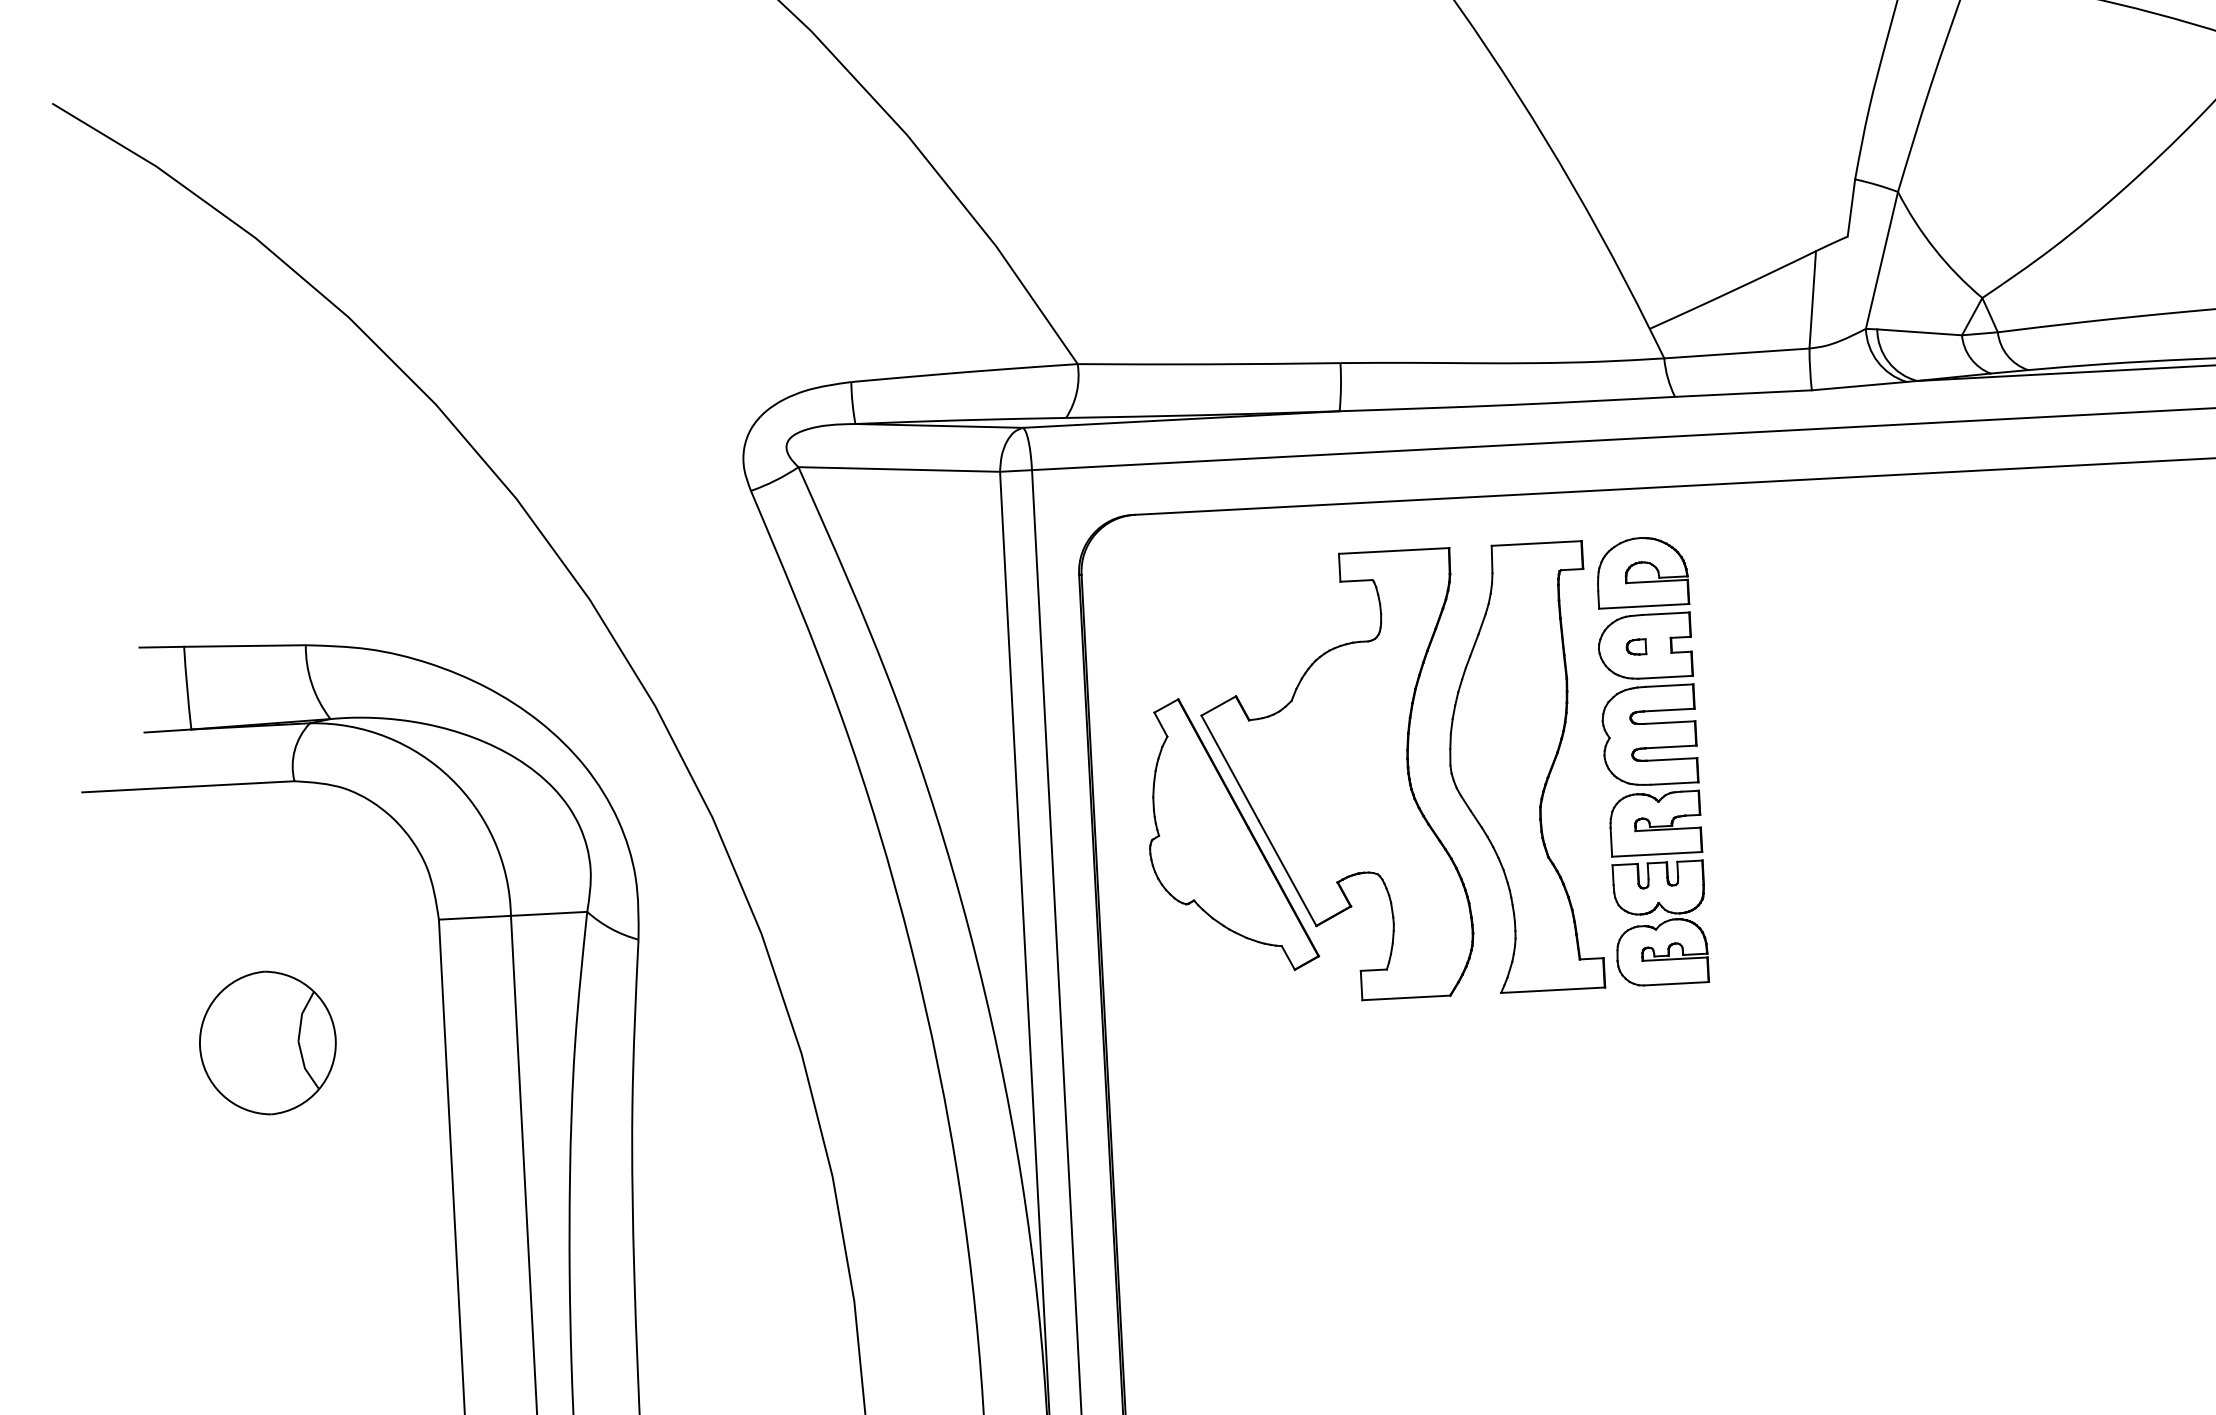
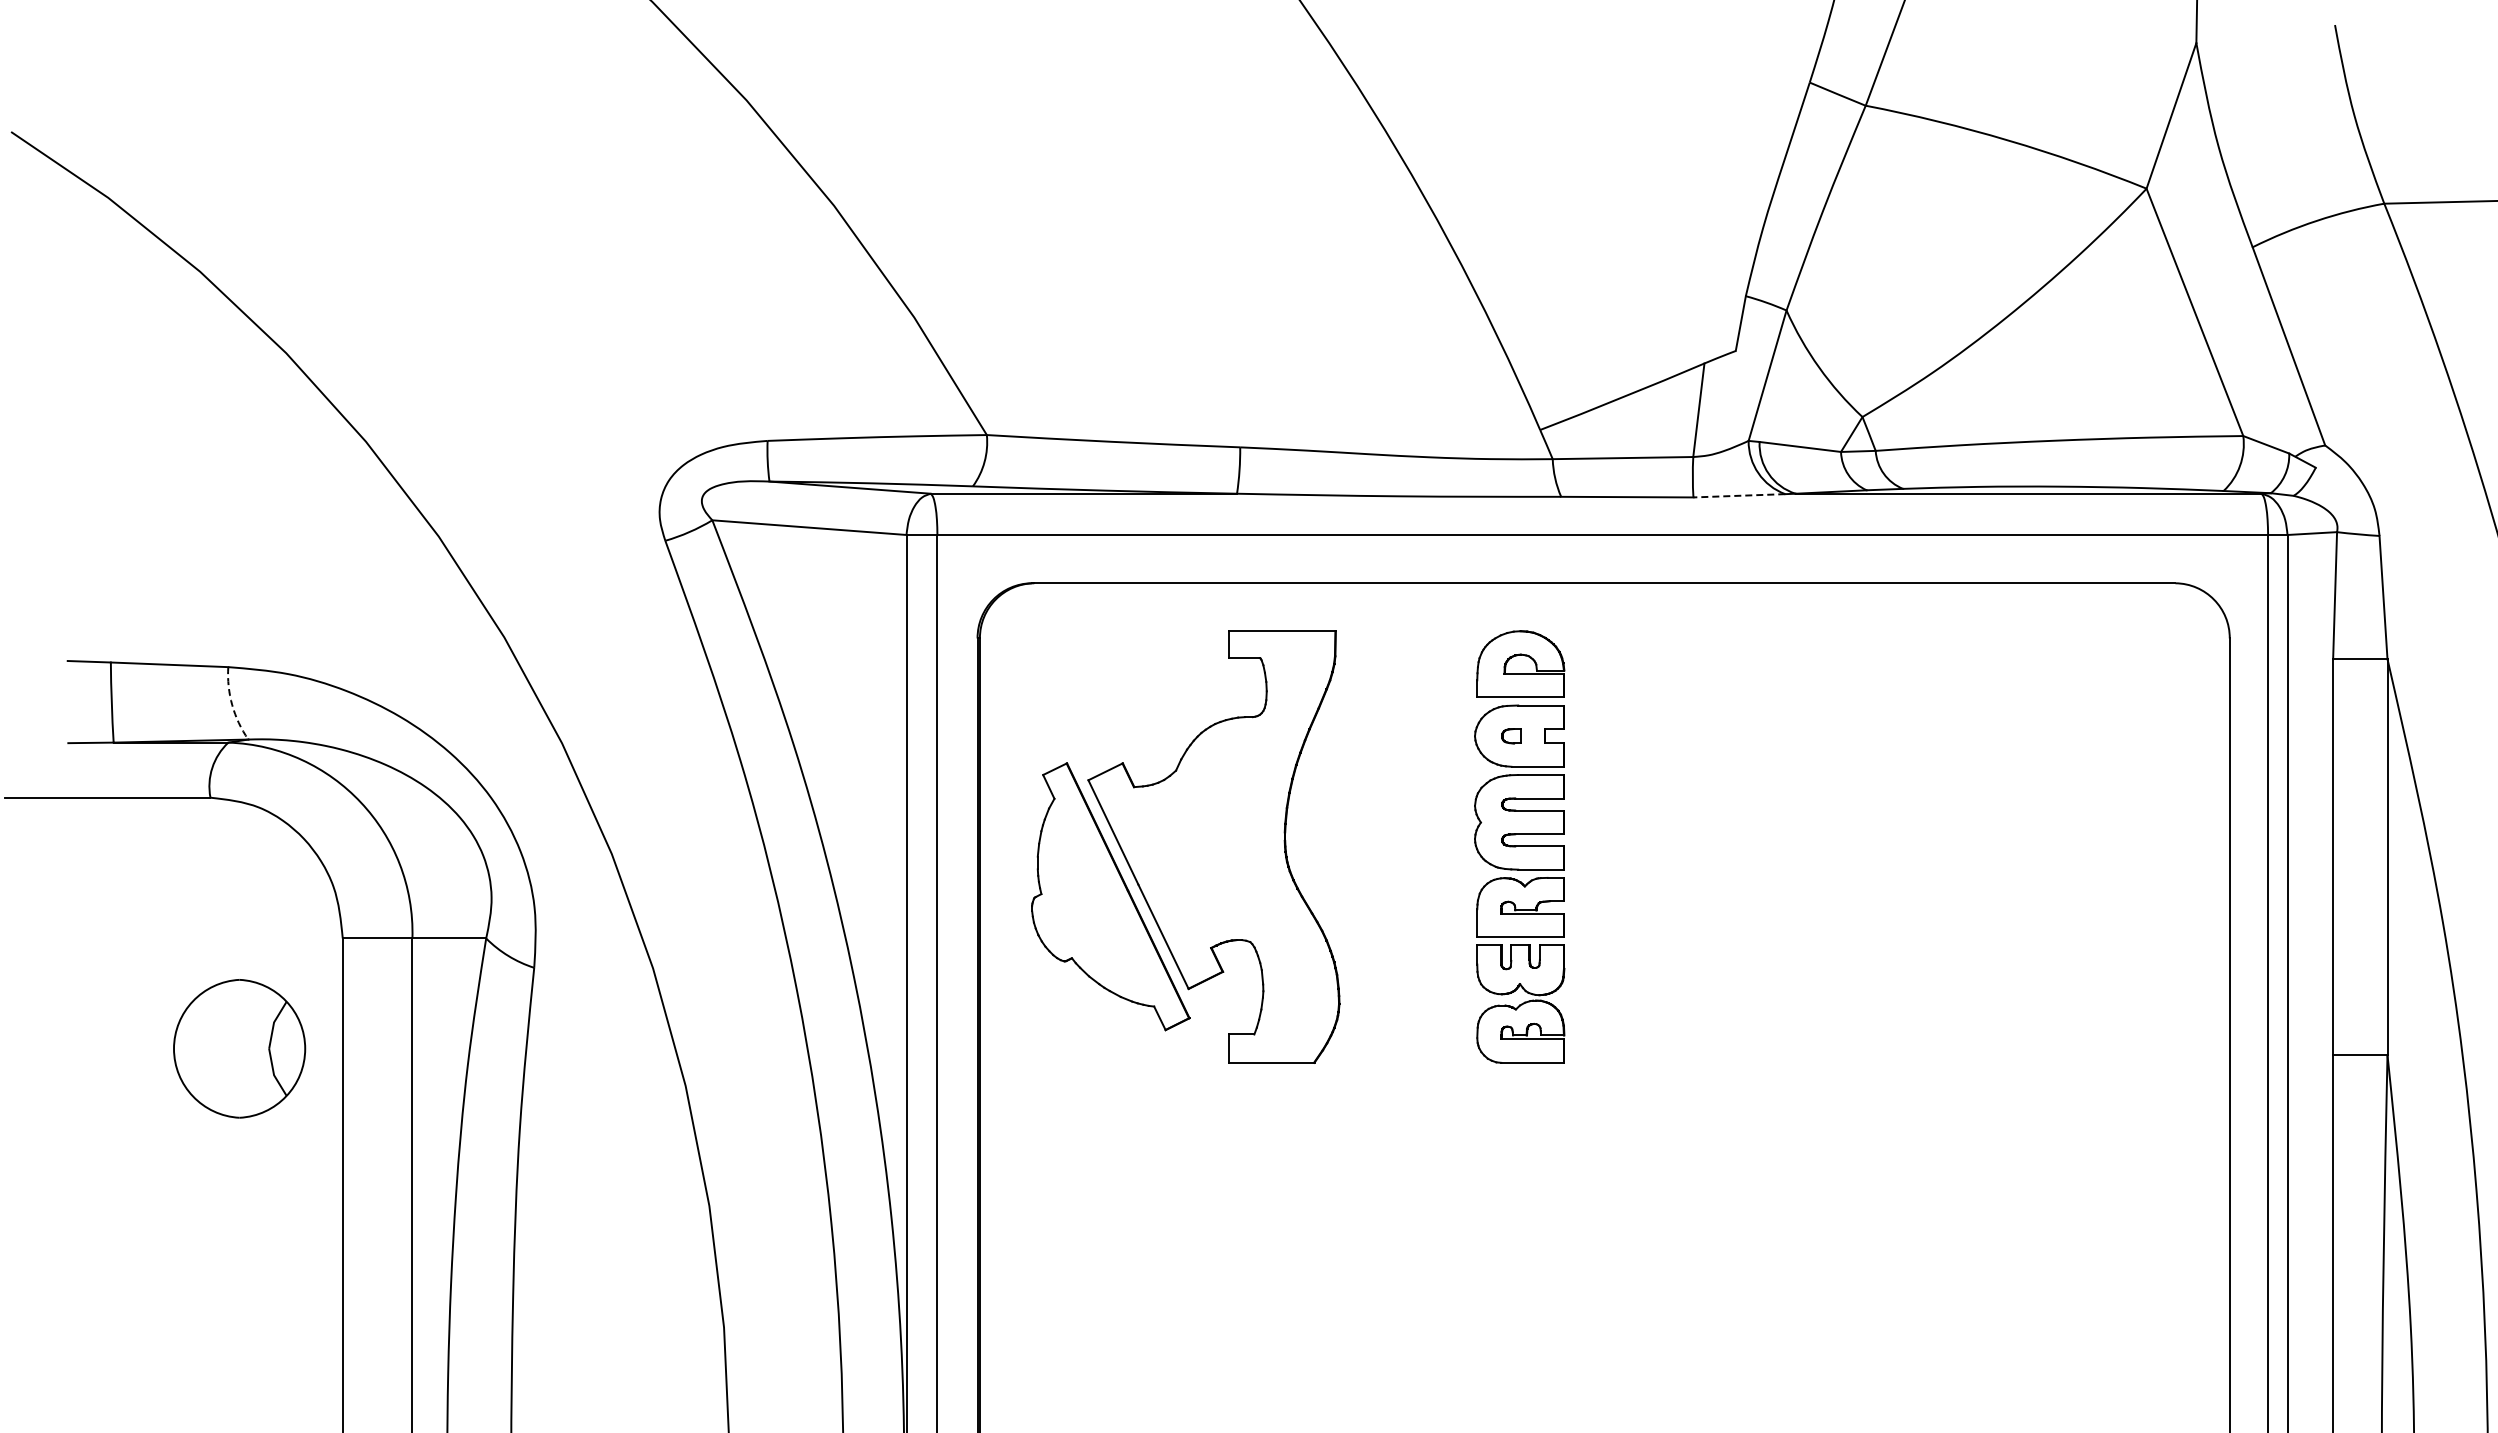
line: (1859, 385) -> (1739, 495), solid -> dashed
arc: (312, 684) -> (232, 705), solid -> dashed
part: (1521, 767) -> (1394, 846), removed
part: (267, 1042) -> (239, 1048), moved

